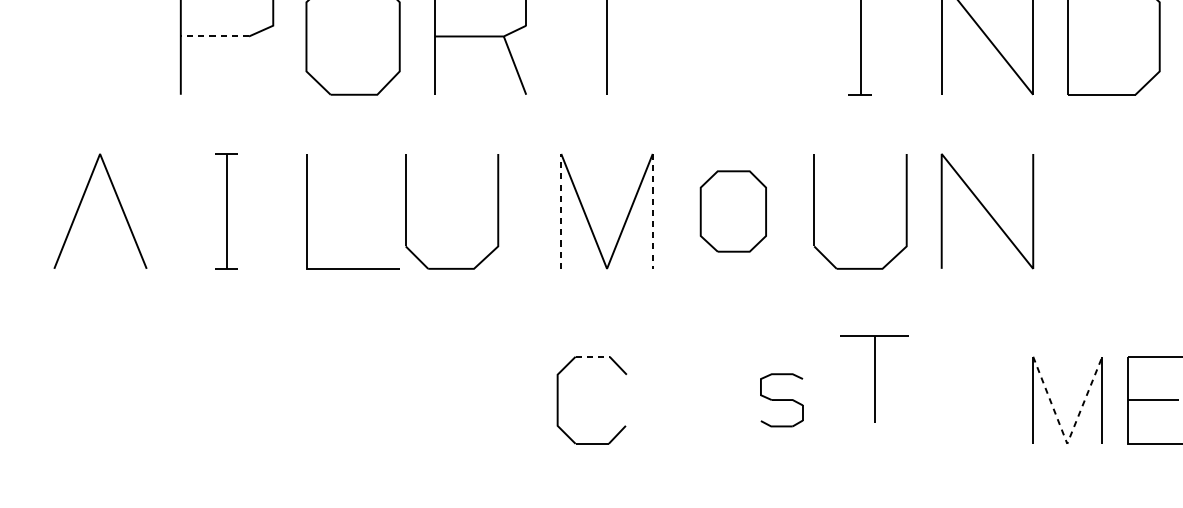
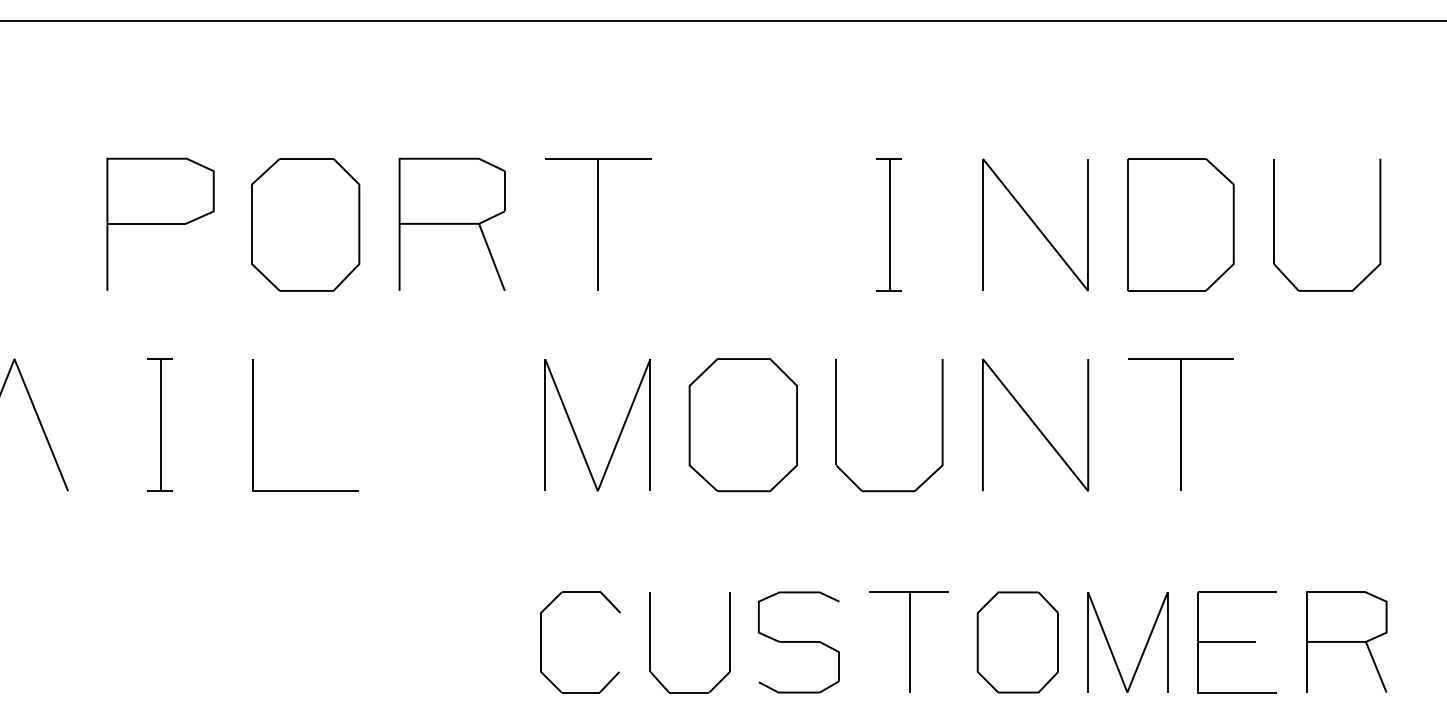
line: (214, 36) -> (146, 223), dashed -> solid
line: (561, 210) -> (545, 424), dashed -> solid
part: (1113, 210) -> (1180, 424), added
part: (497, 211) -> (471, 425), removed
line: (652, 211) -> (650, 425), dashed -> solid
part: (732, 211) -> (742, 425), size x1.43
line: (592, 356) -> (581, 592), dashed -> solid
part: (873, 378) -> (908, 641), moved
part: (652, 400) -> (650, 642), added
part: (781, 400) -> (798, 642), size x1.67
part: (971, 400) -> (1017, 642), added
line: (1067, 443) -> (1127, 692), dashed -> solid

